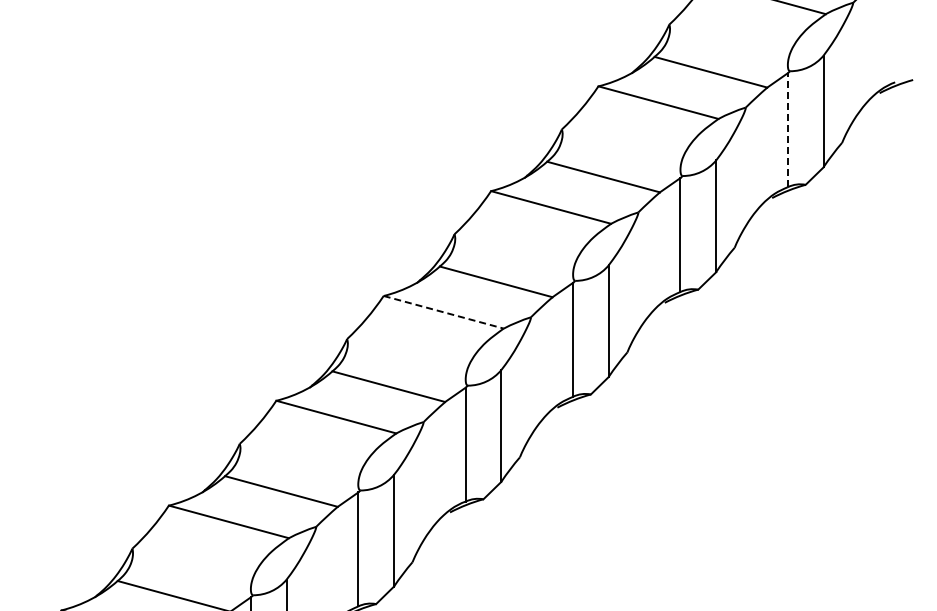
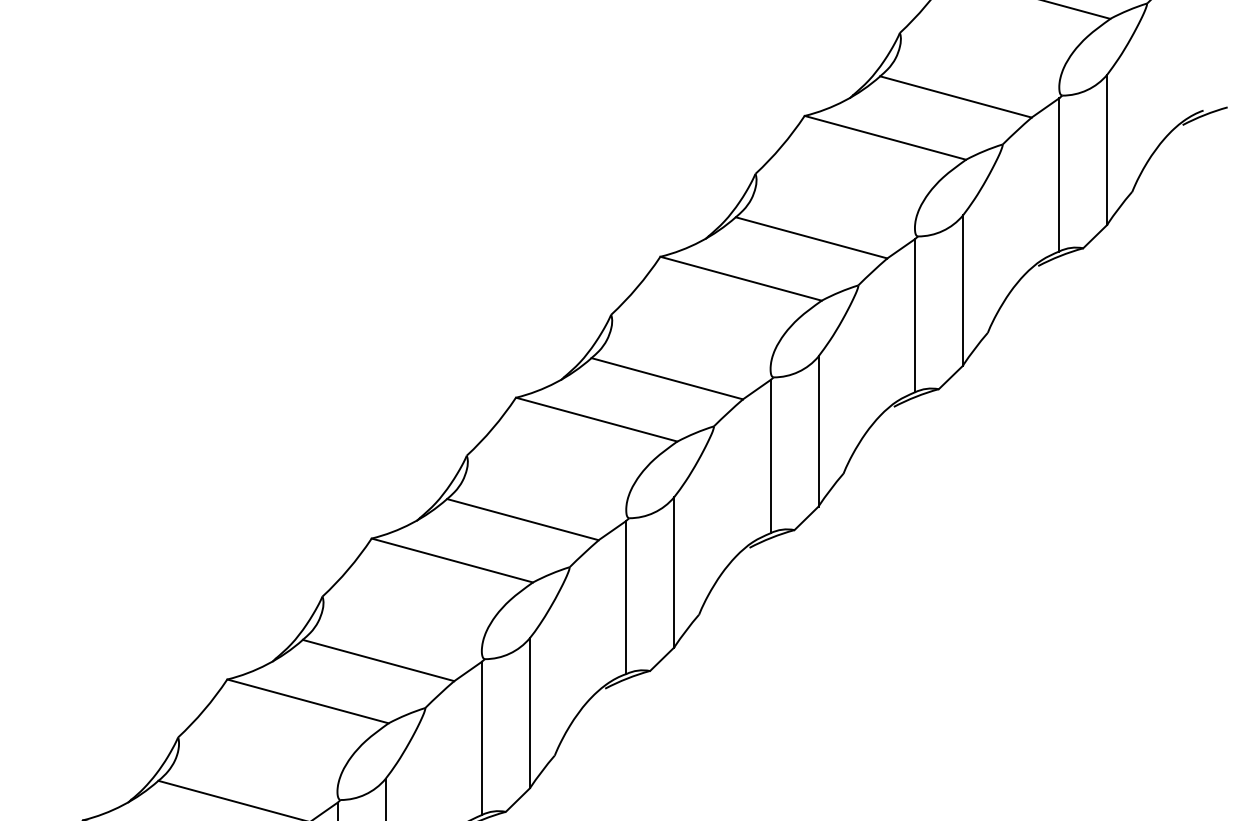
line: (787, 130) -> (1058, 175), dashed -> solid
line: (444, 312) -> (597, 419), dashed -> solid

